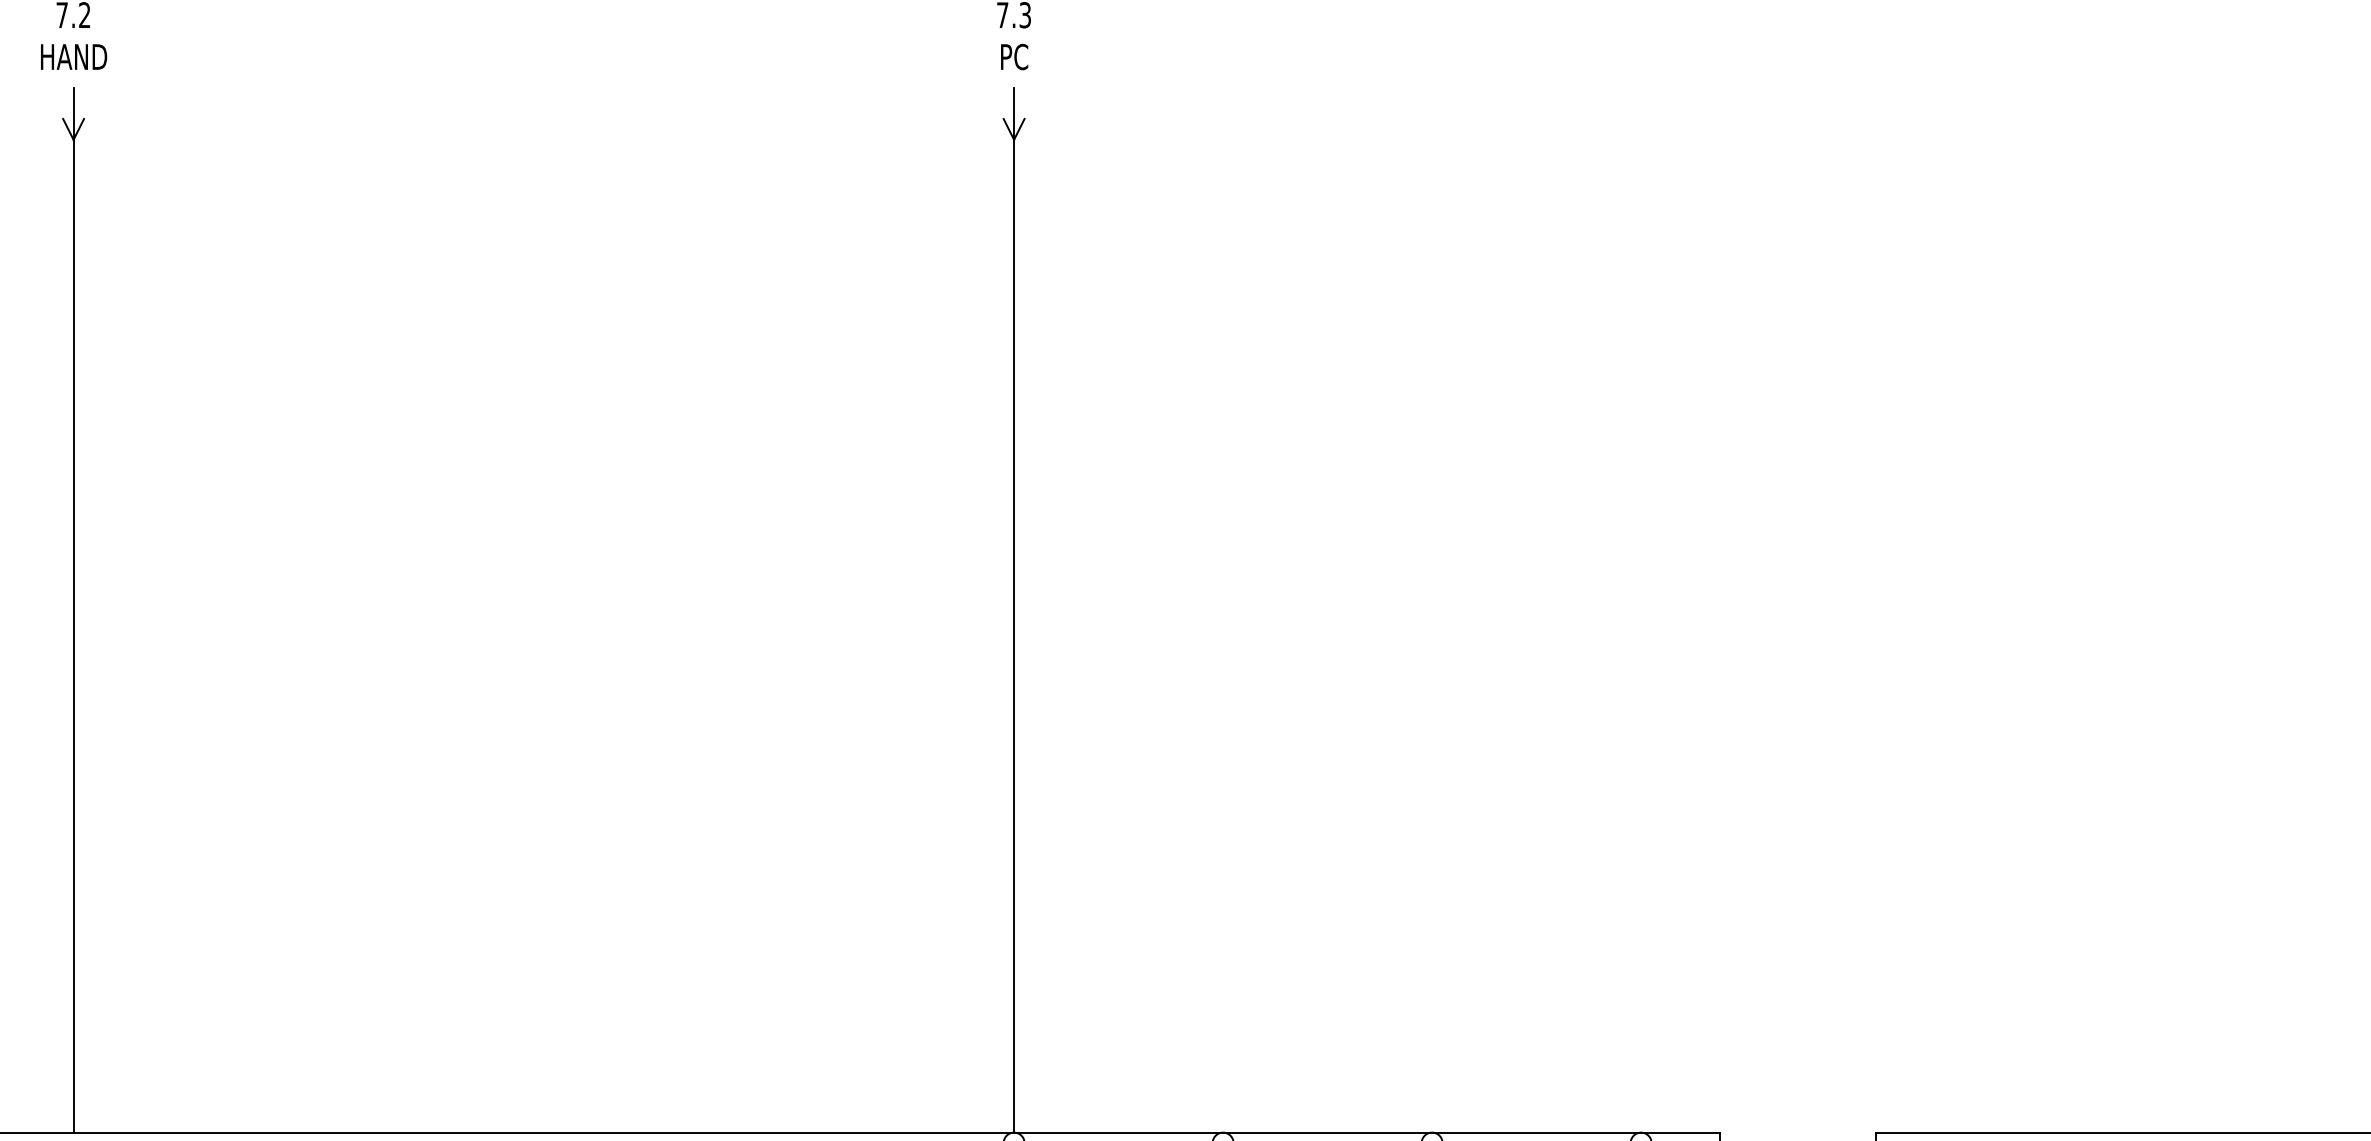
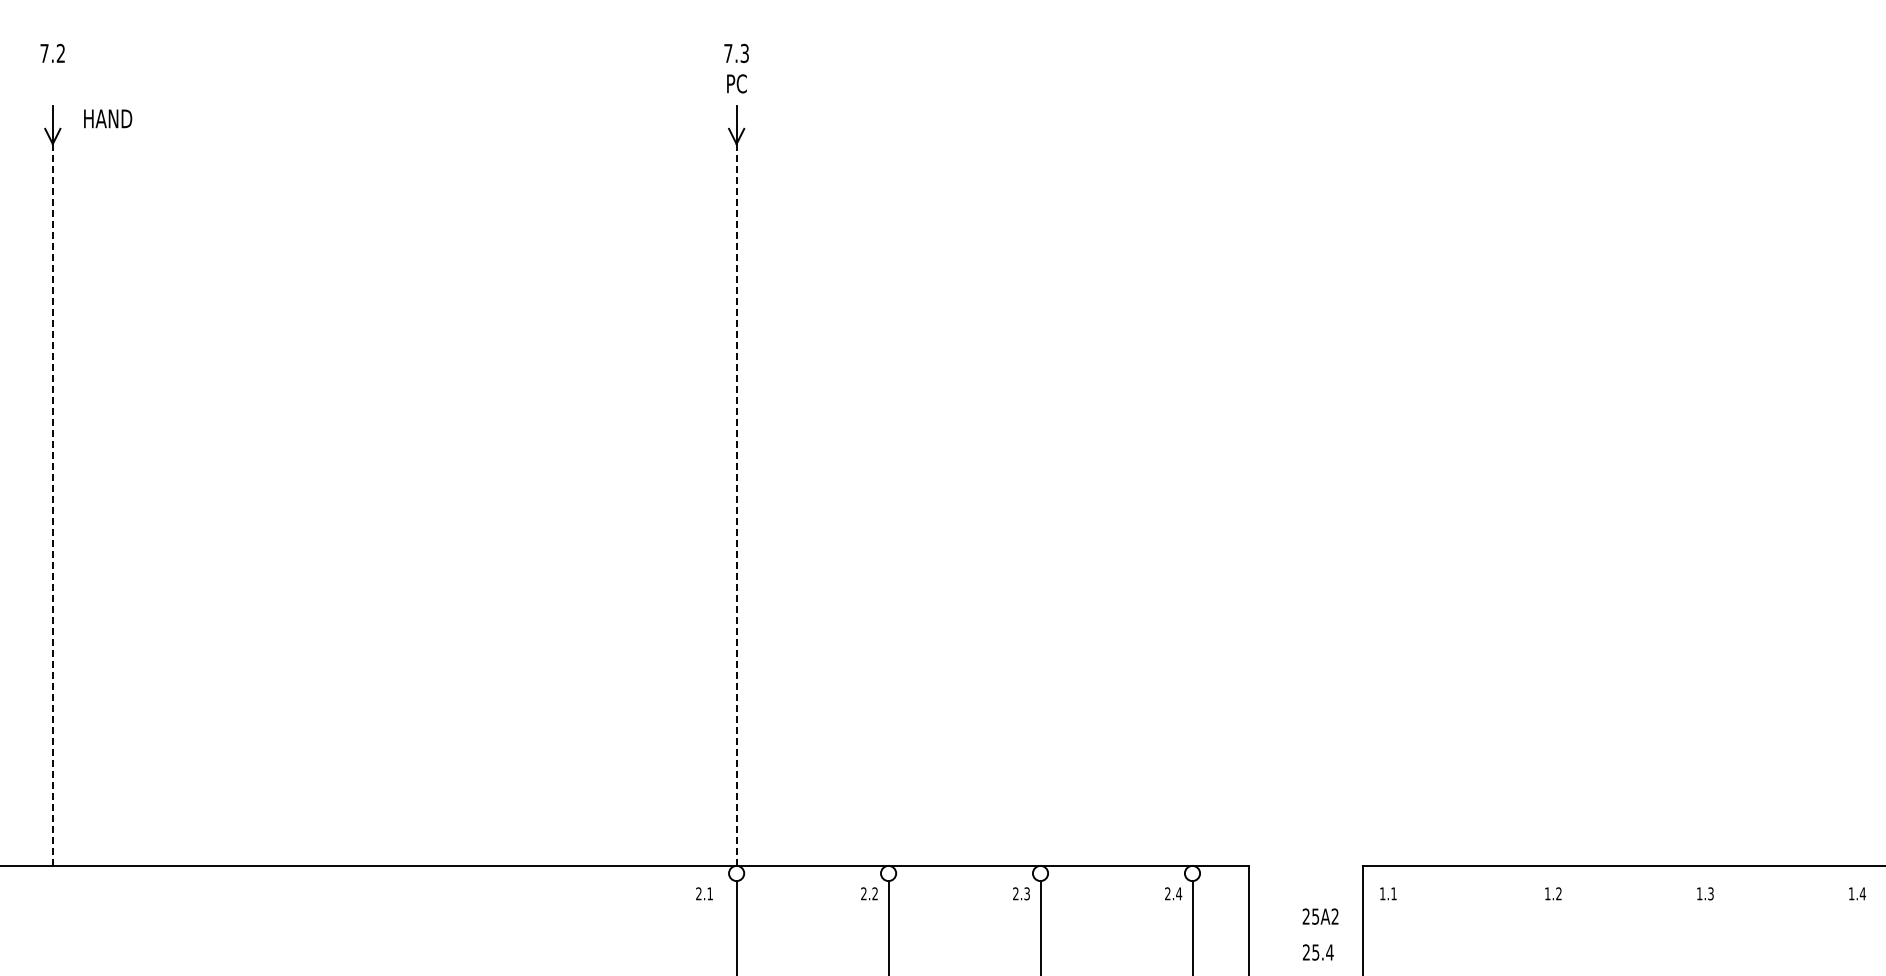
text: (74, 56) -> (108, 118), moved
line: (73, 635) -> (52, 504), solid -> dashed
line: (1013, 635) -> (736, 504), solid -> dashed

